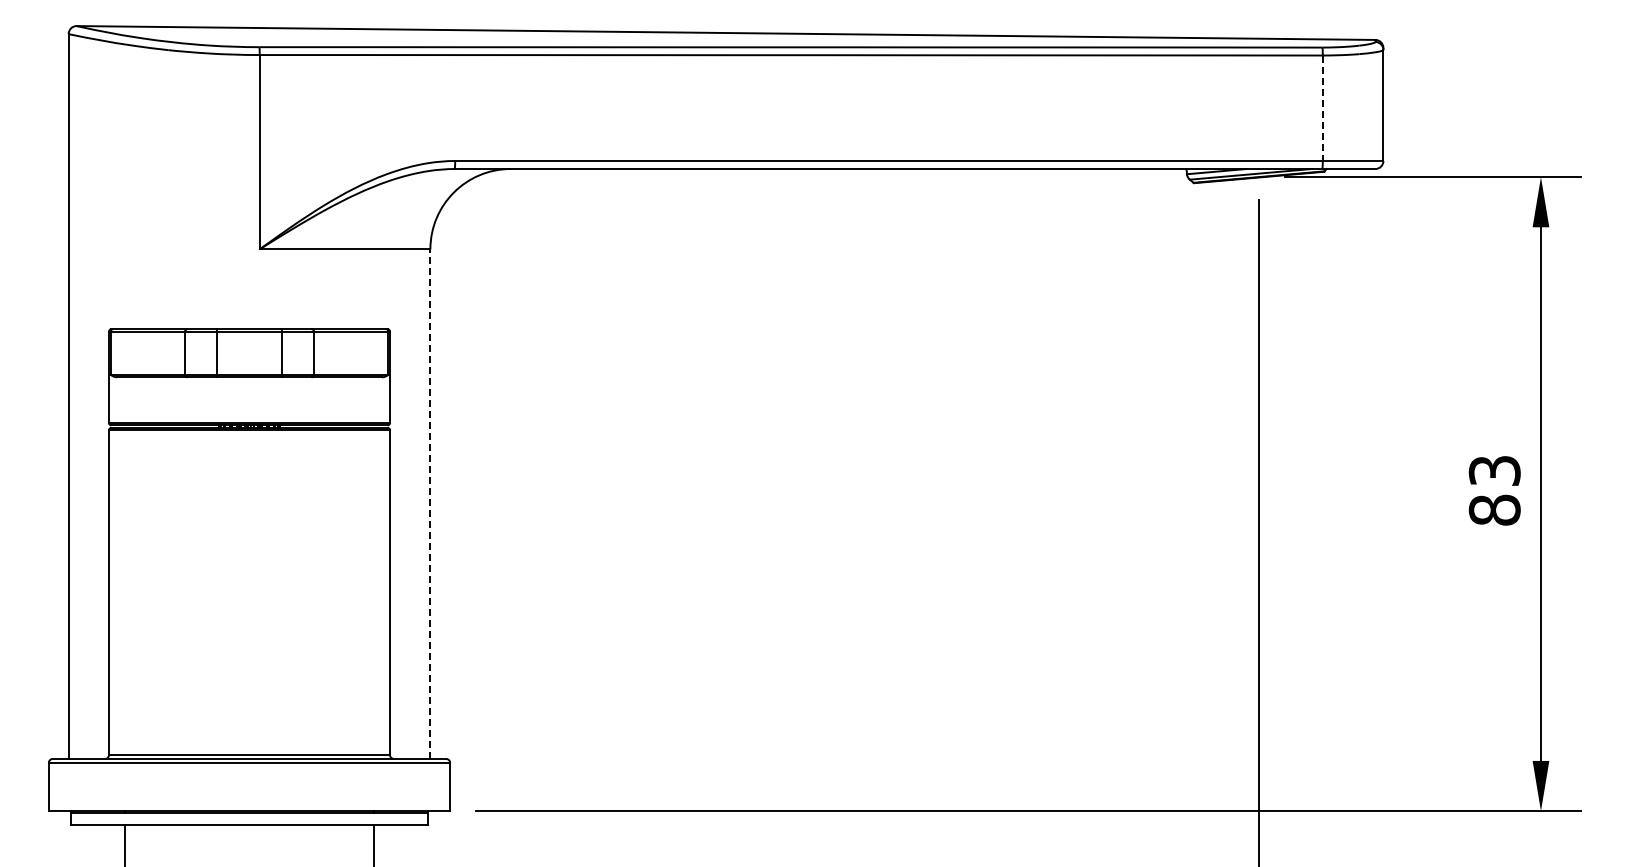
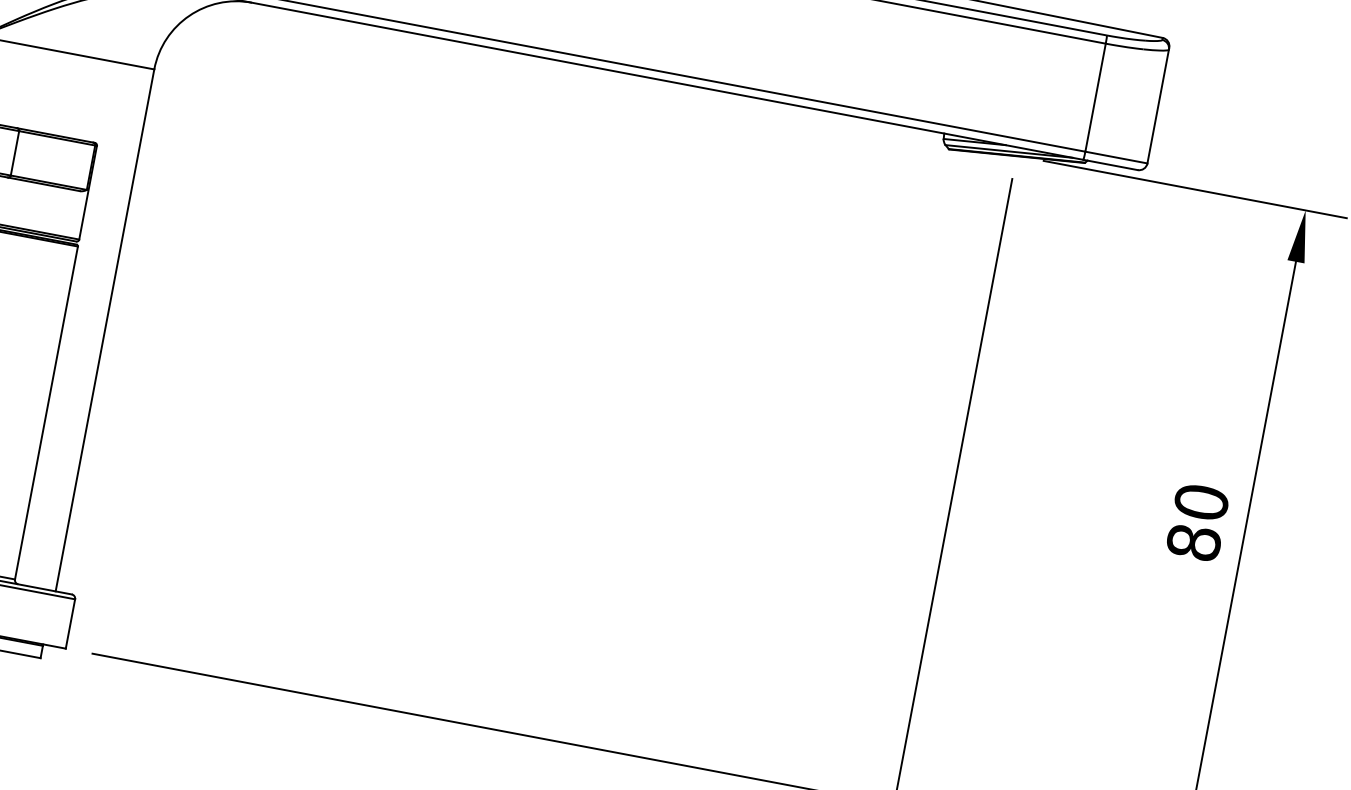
line: (1322, 108) -> (1095, 97), dashed -> solid
text: (1494, 470) -> (1201, 501), 83 -> 80
line: (430, 504) -> (105, 330), dashed -> solid

